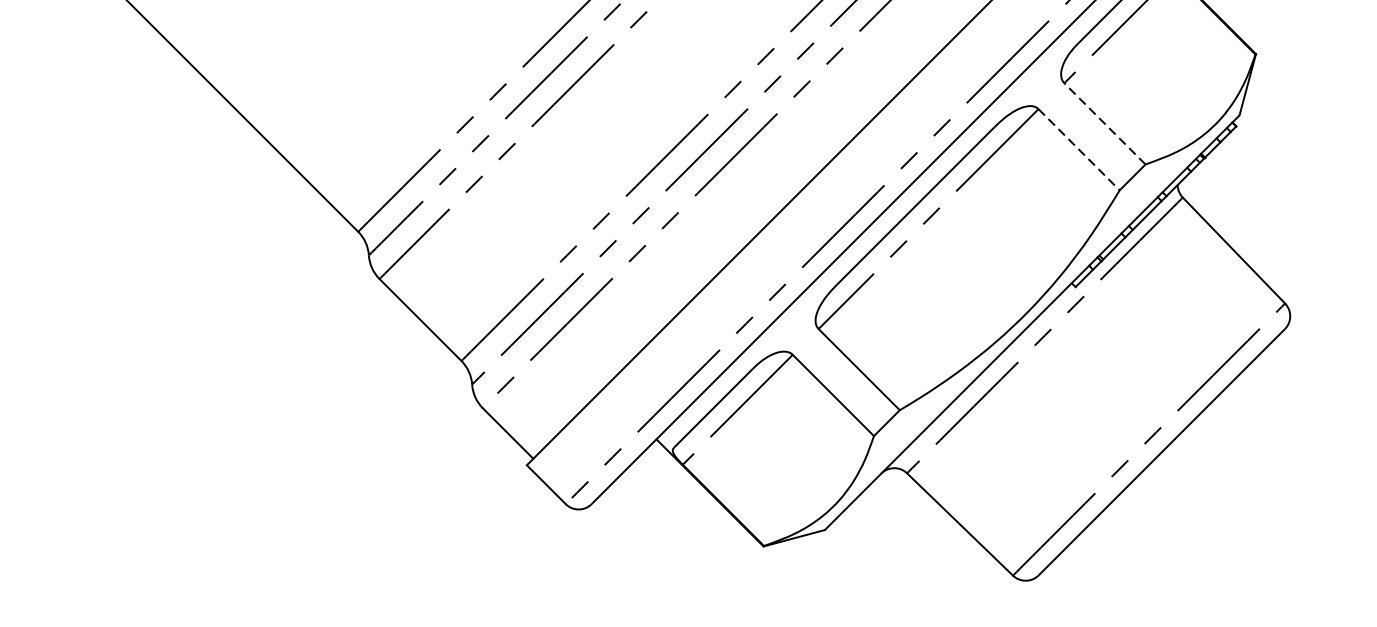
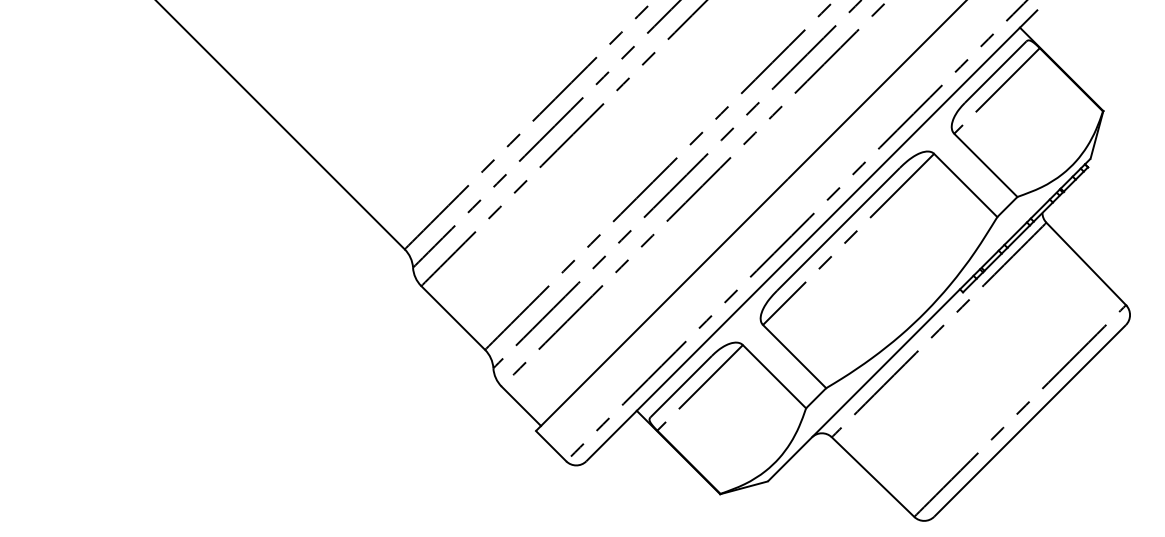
line: (1104, 124) -> (985, 165), dashed -> solid
line: (1078, 149) -> (965, 185), dashed -> solid

